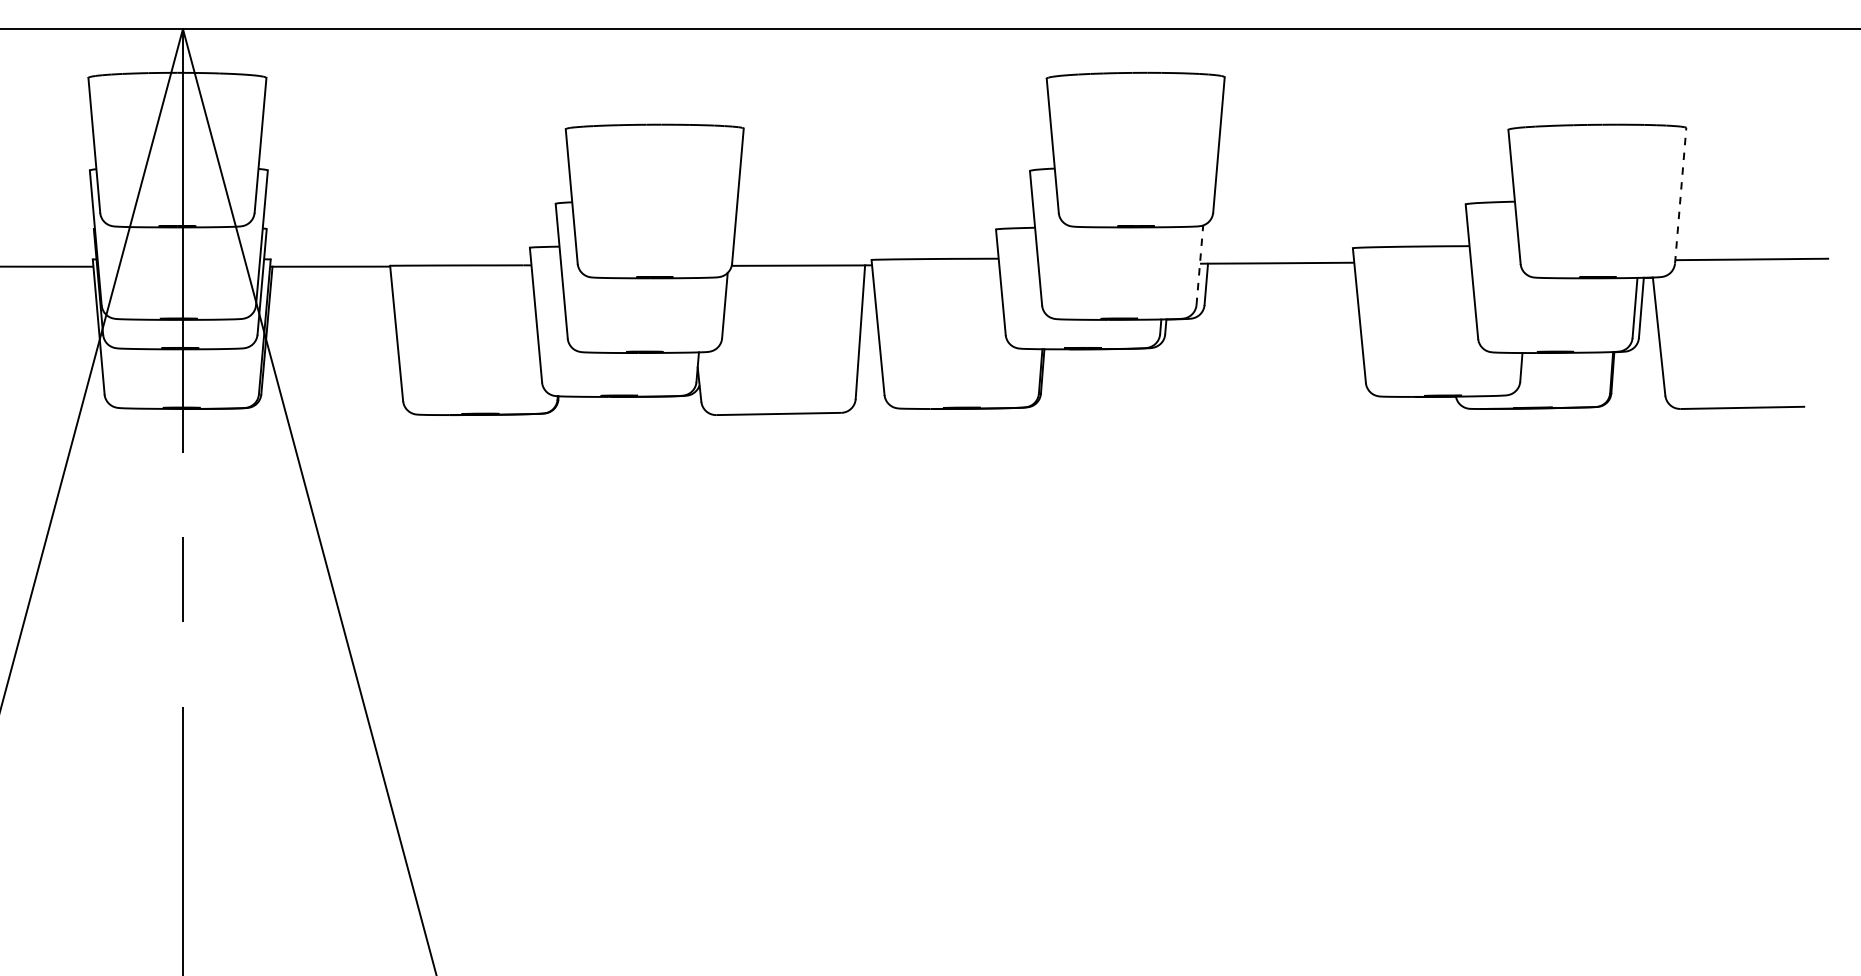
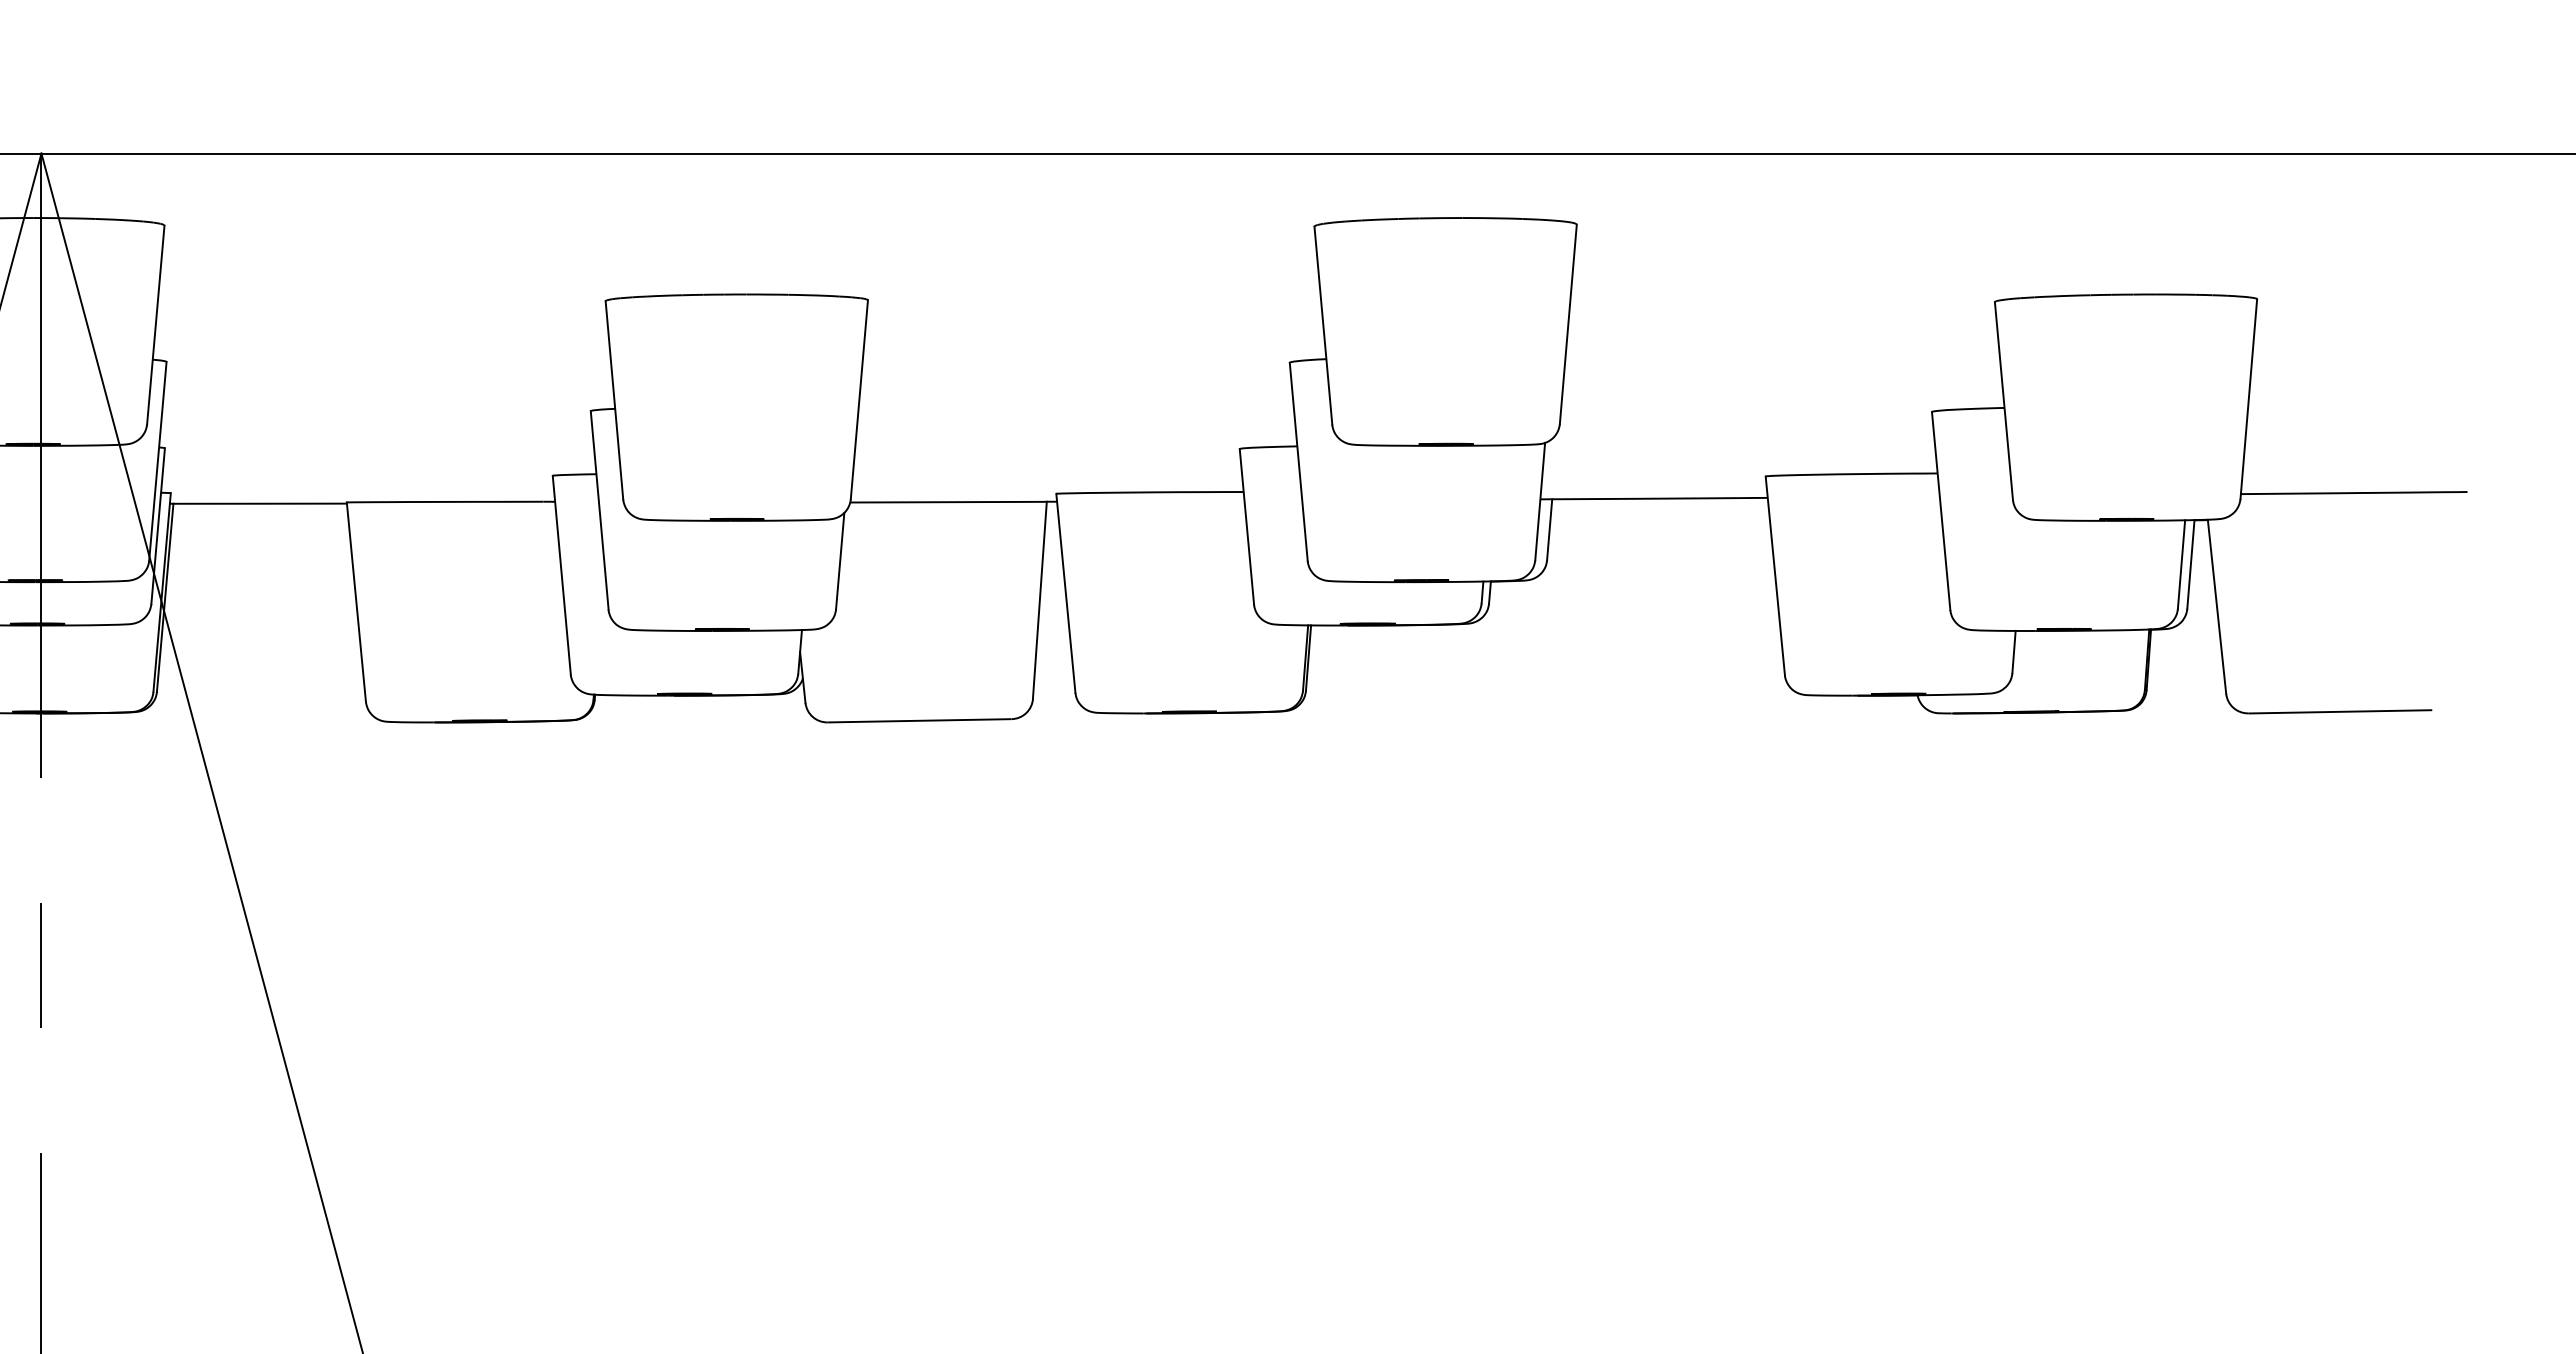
line: (1680, 195) -> (2248, 398), dashed -> solid
line: (1199, 265) -> (1539, 501), dashed -> solid

